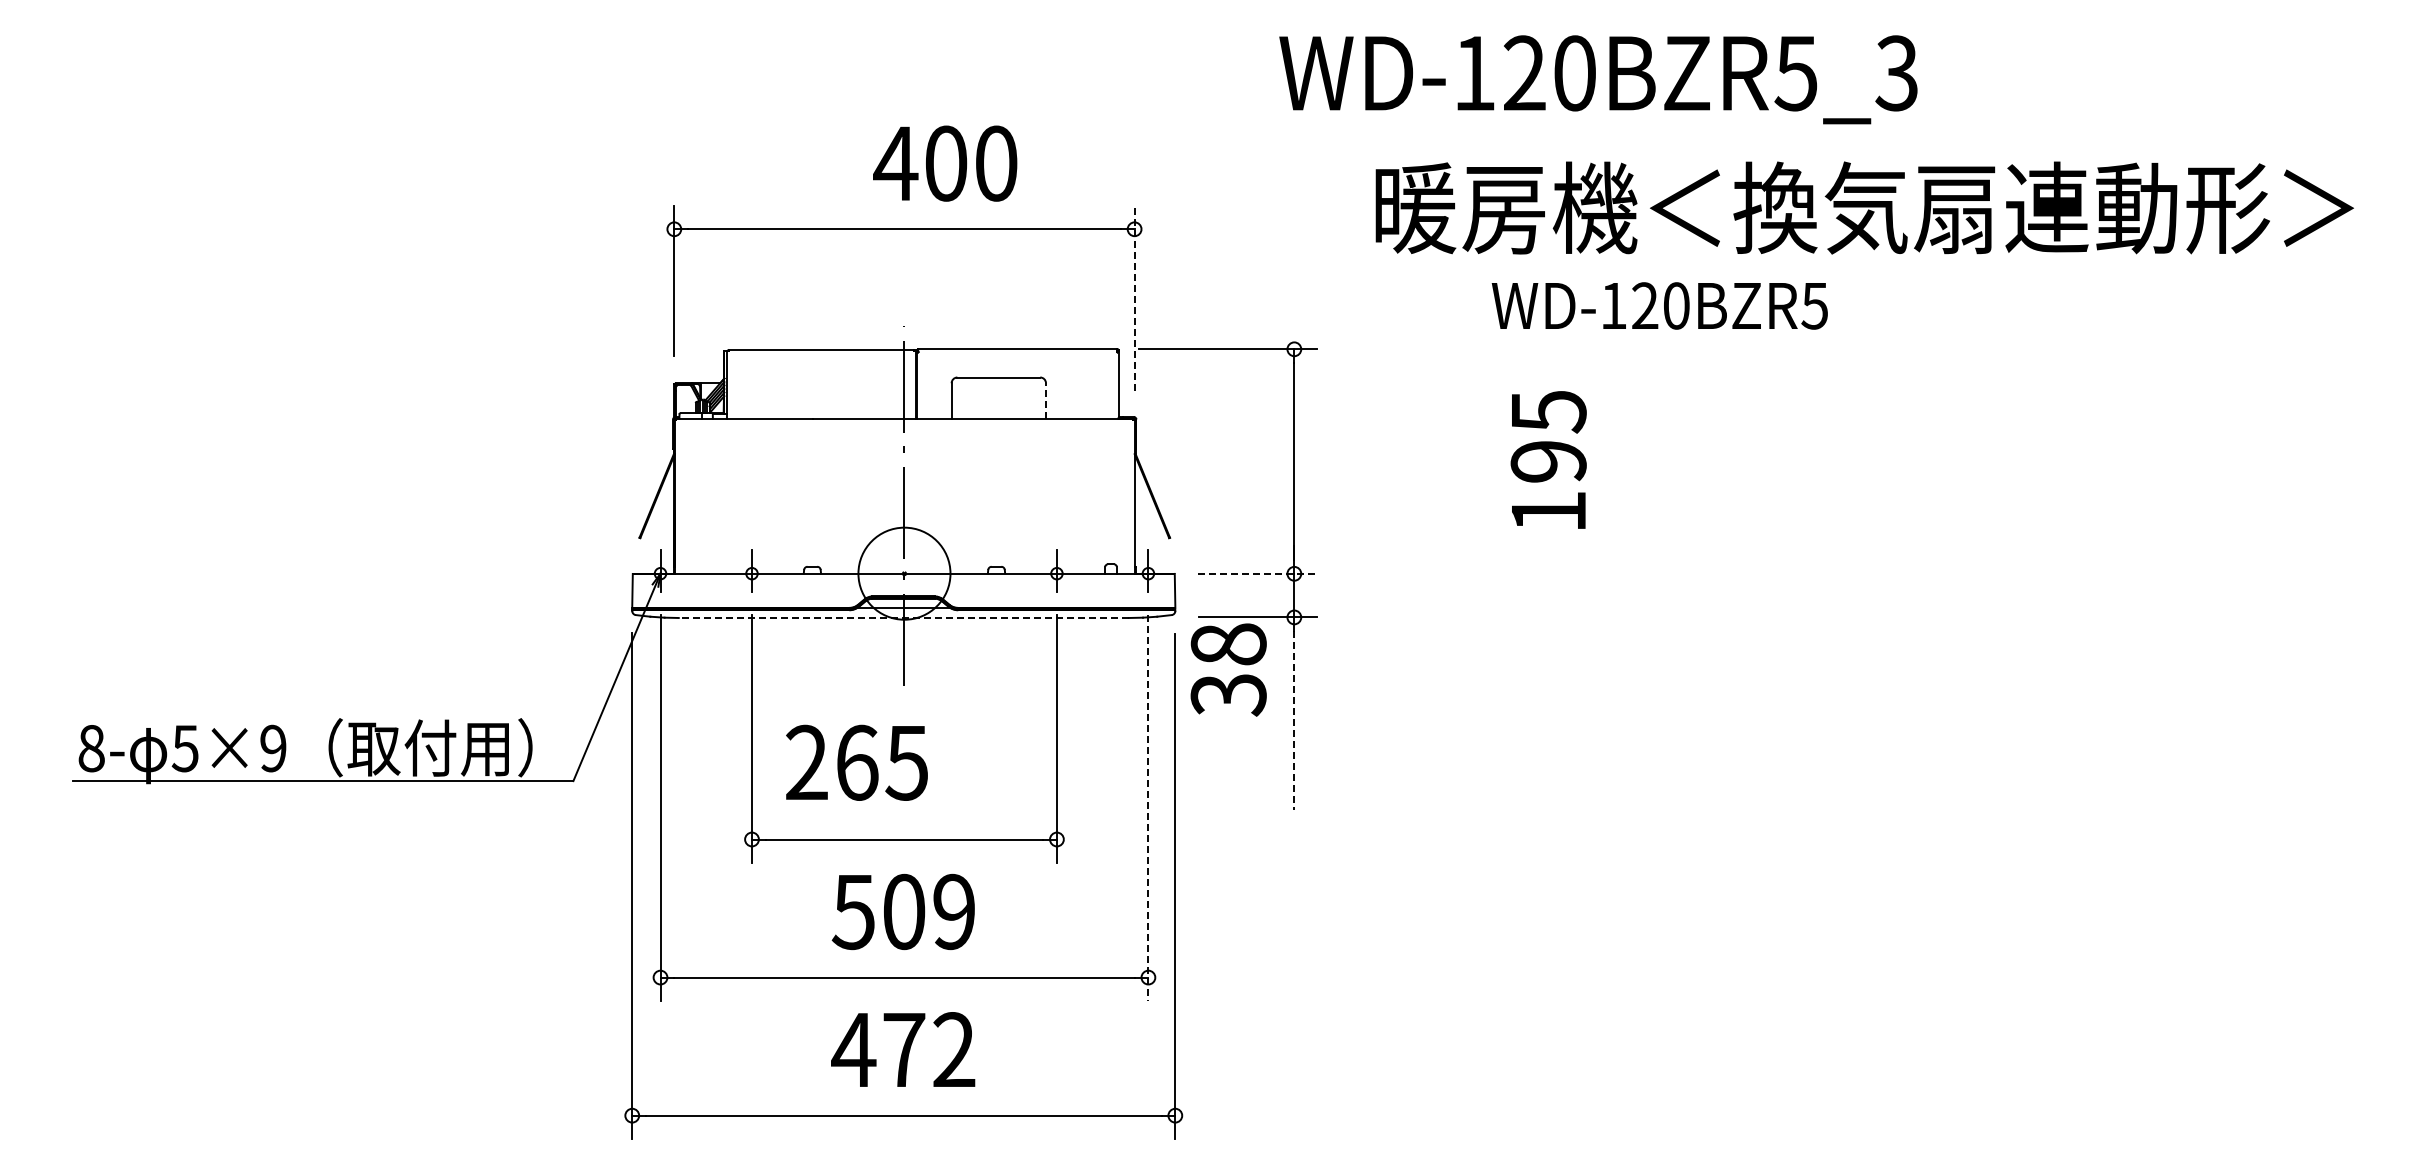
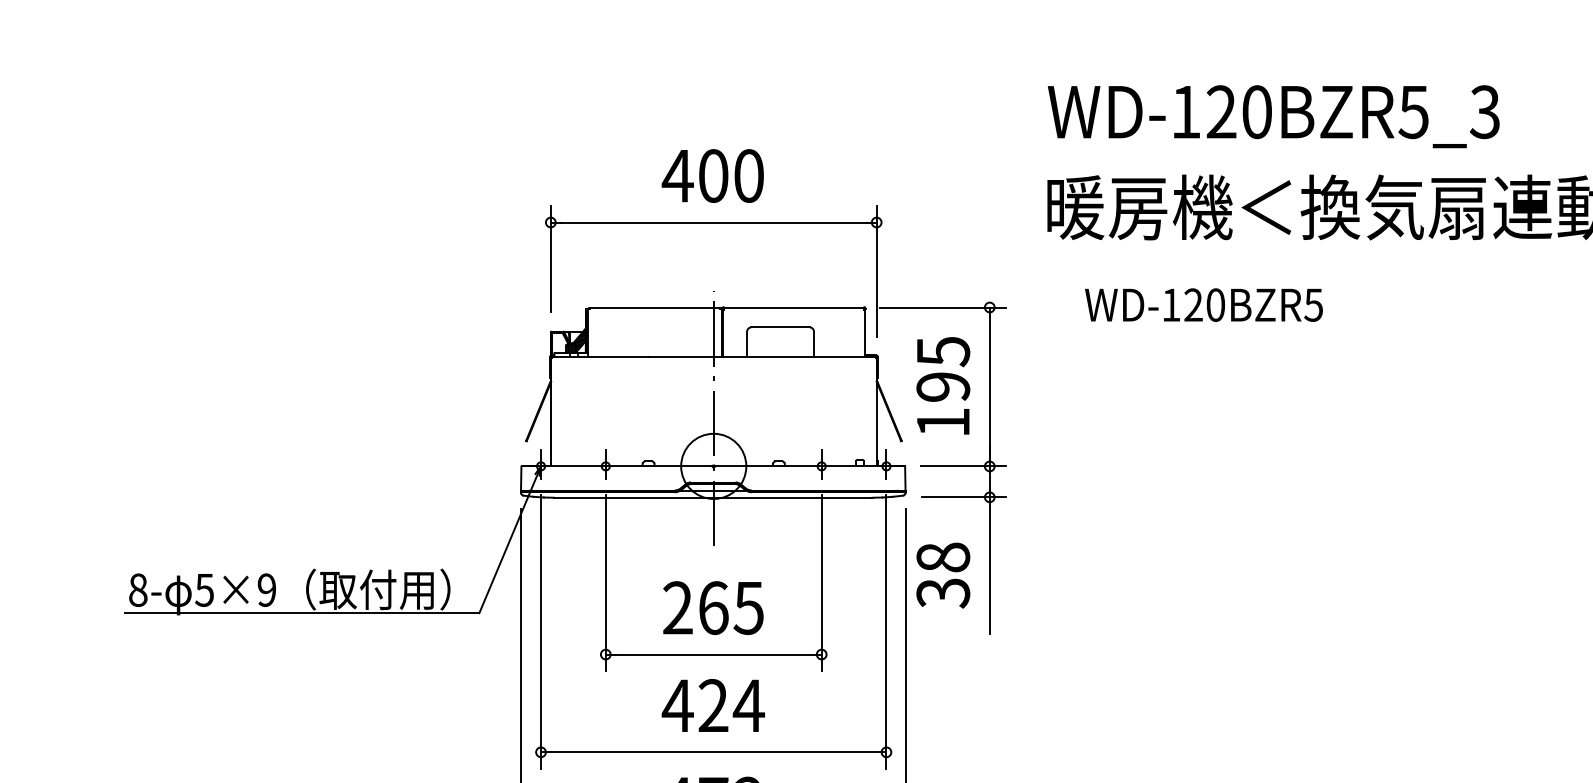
text: (1598, 79) -> (1273, 116), moved
text: (945, 163) -> (713, 175), moved
line: (1134, 298) -> (876, 271), dashed -> solid
text: (1659, 305) -> (1203, 304), moved
line: (1046, 401) -> (814, 344), dashed -> solid
text: (1548, 459) -> (943, 385), moved
line: (1257, 573) -> (963, 466), dashed -> solid
line: (903, 618) -> (713, 498), dashed -> solid
text: (1228, 669) -> (943, 575), moved
line: (1294, 721) -> (989, 571), dashed -> solid
text: (856, 762) -> (713, 607), moved
line: (1148, 807) -> (886, 631), dashed -> solid
text: (903, 911) -> (713, 705), 509 -> 424

